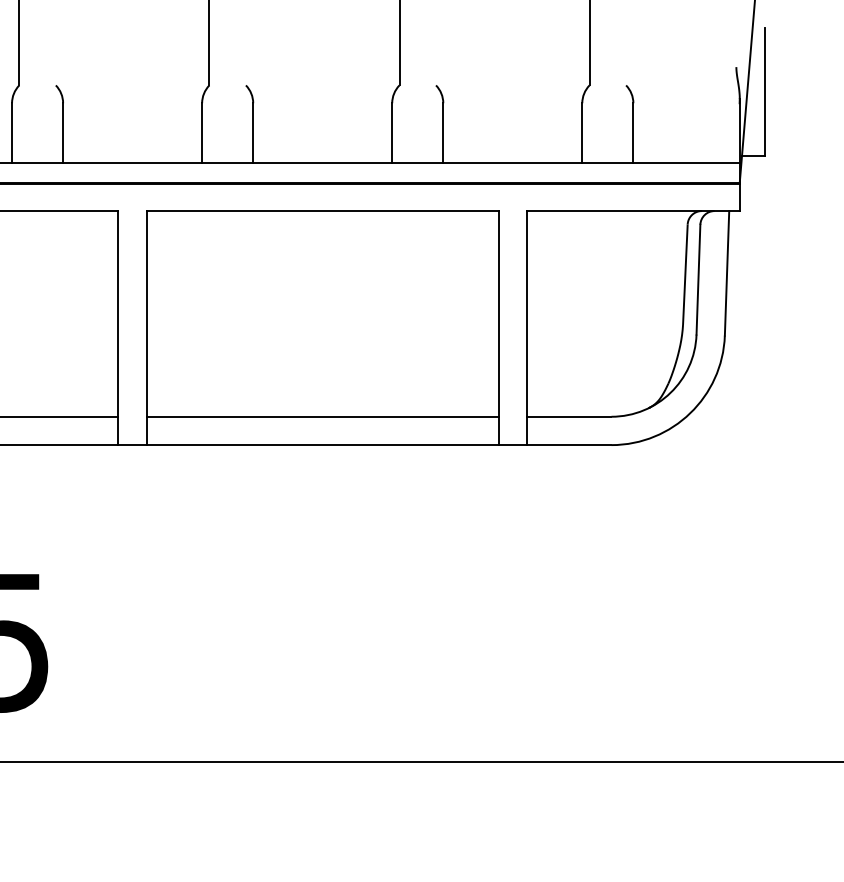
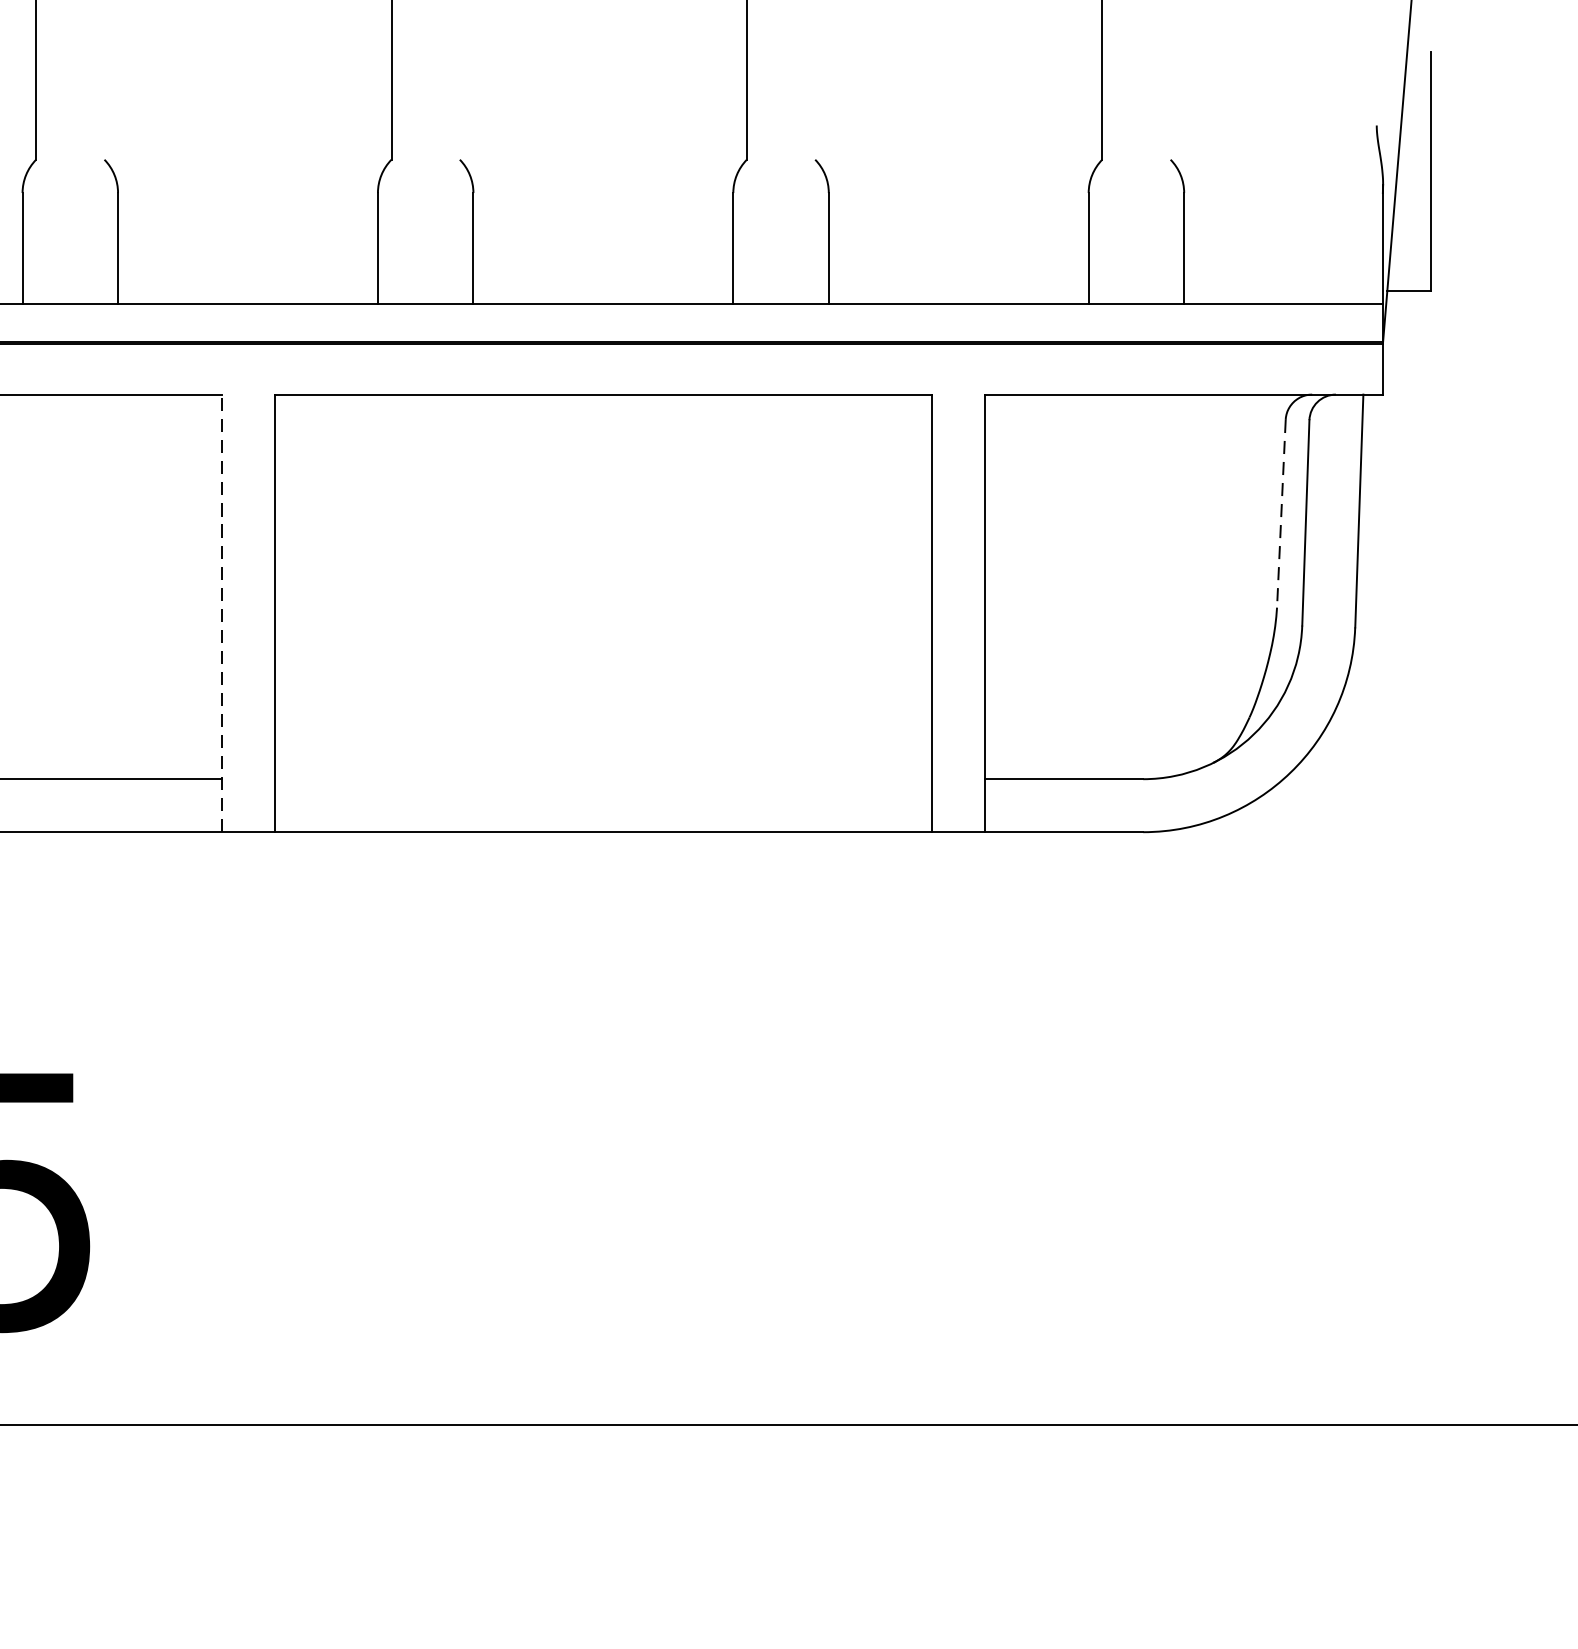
line: (685, 275) -> (1281, 515), solid -> dashed
line: (118, 327) -> (221, 612), solid -> dashed
line: (322, 416) -> (602, 778), removed

